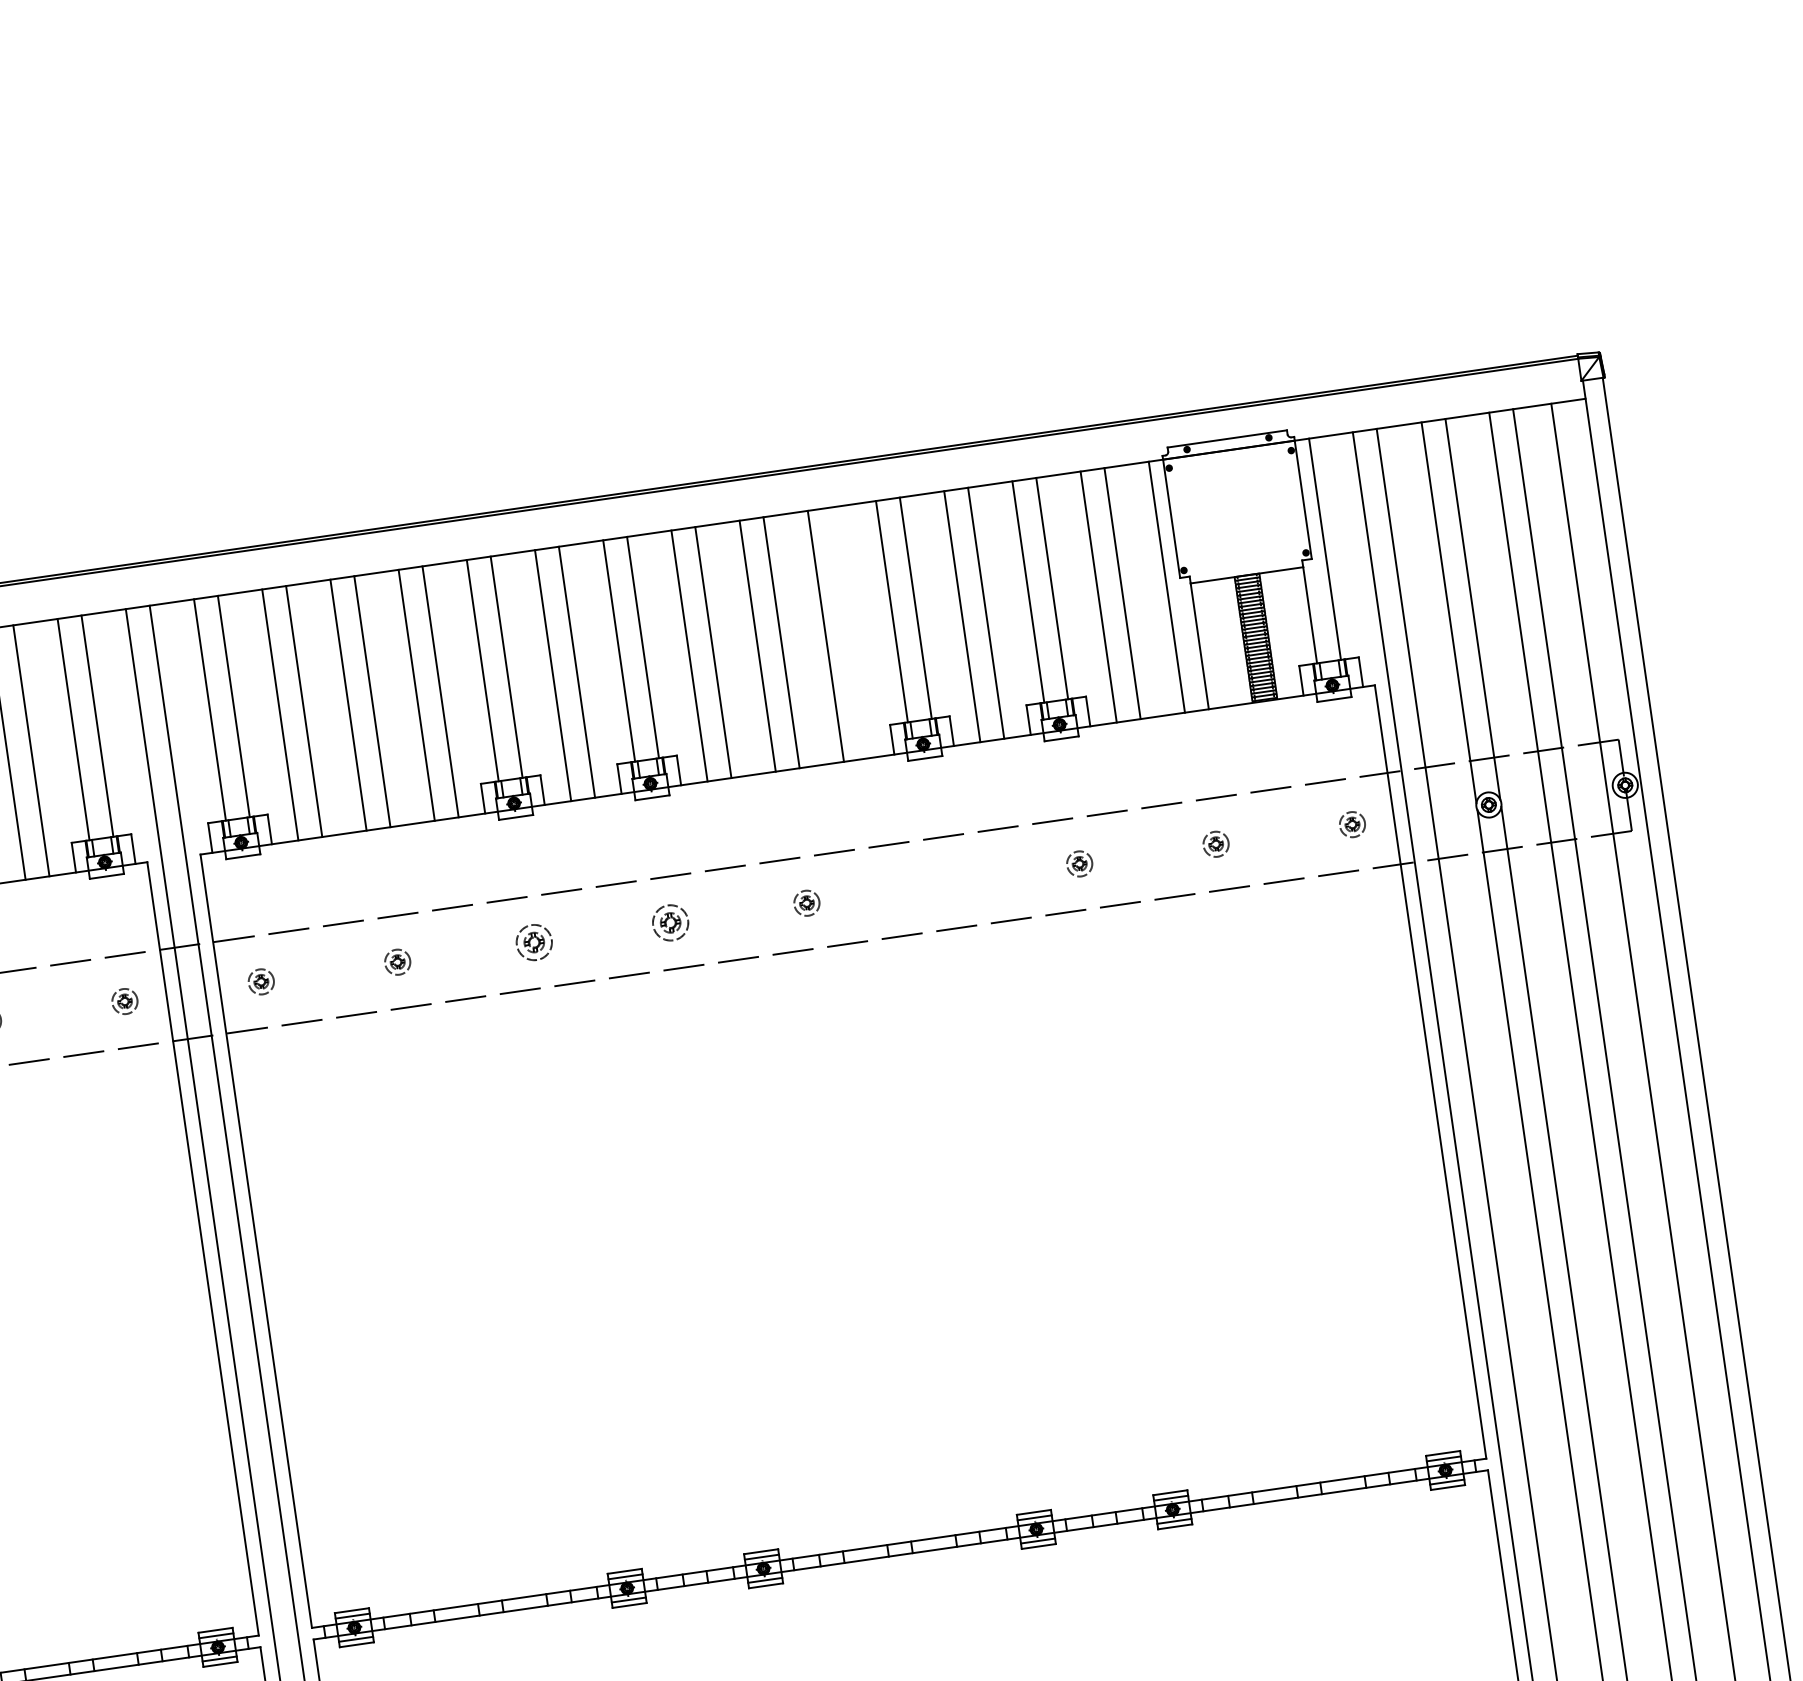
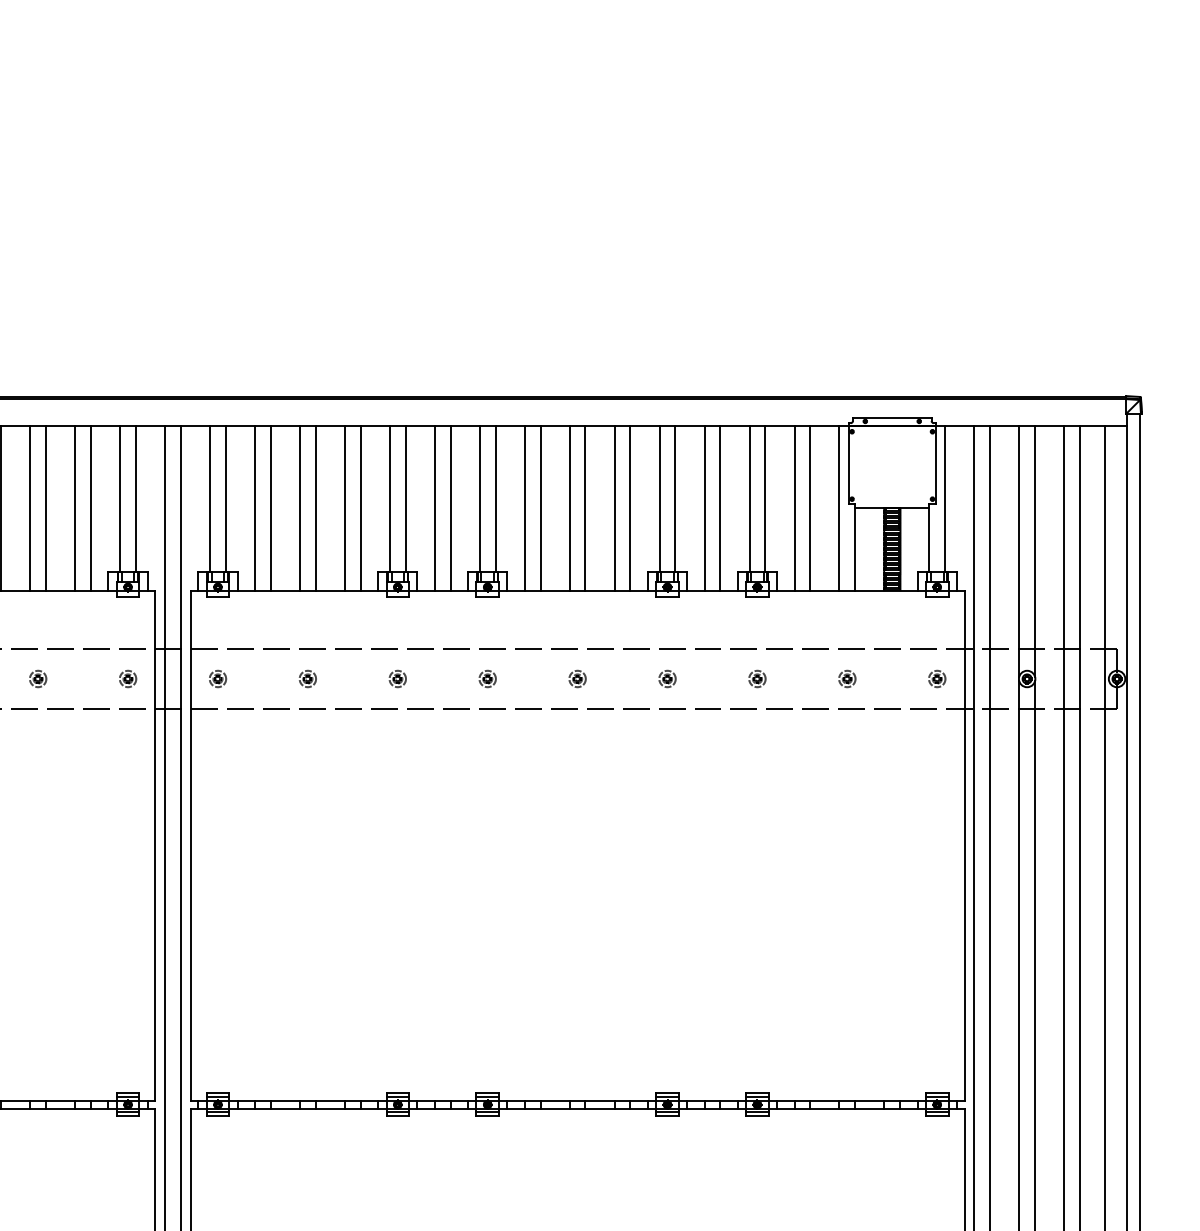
line: (849, 633) -> (630, 508), added
part: (943, 882) -> (667, 678), added
part: (670, 922) -> (487, 678), size x0.71
part: (533, 941) -> (397, 678), size x0.71

